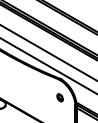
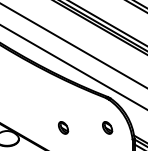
part: (32, 97) -> (62, 127), added

